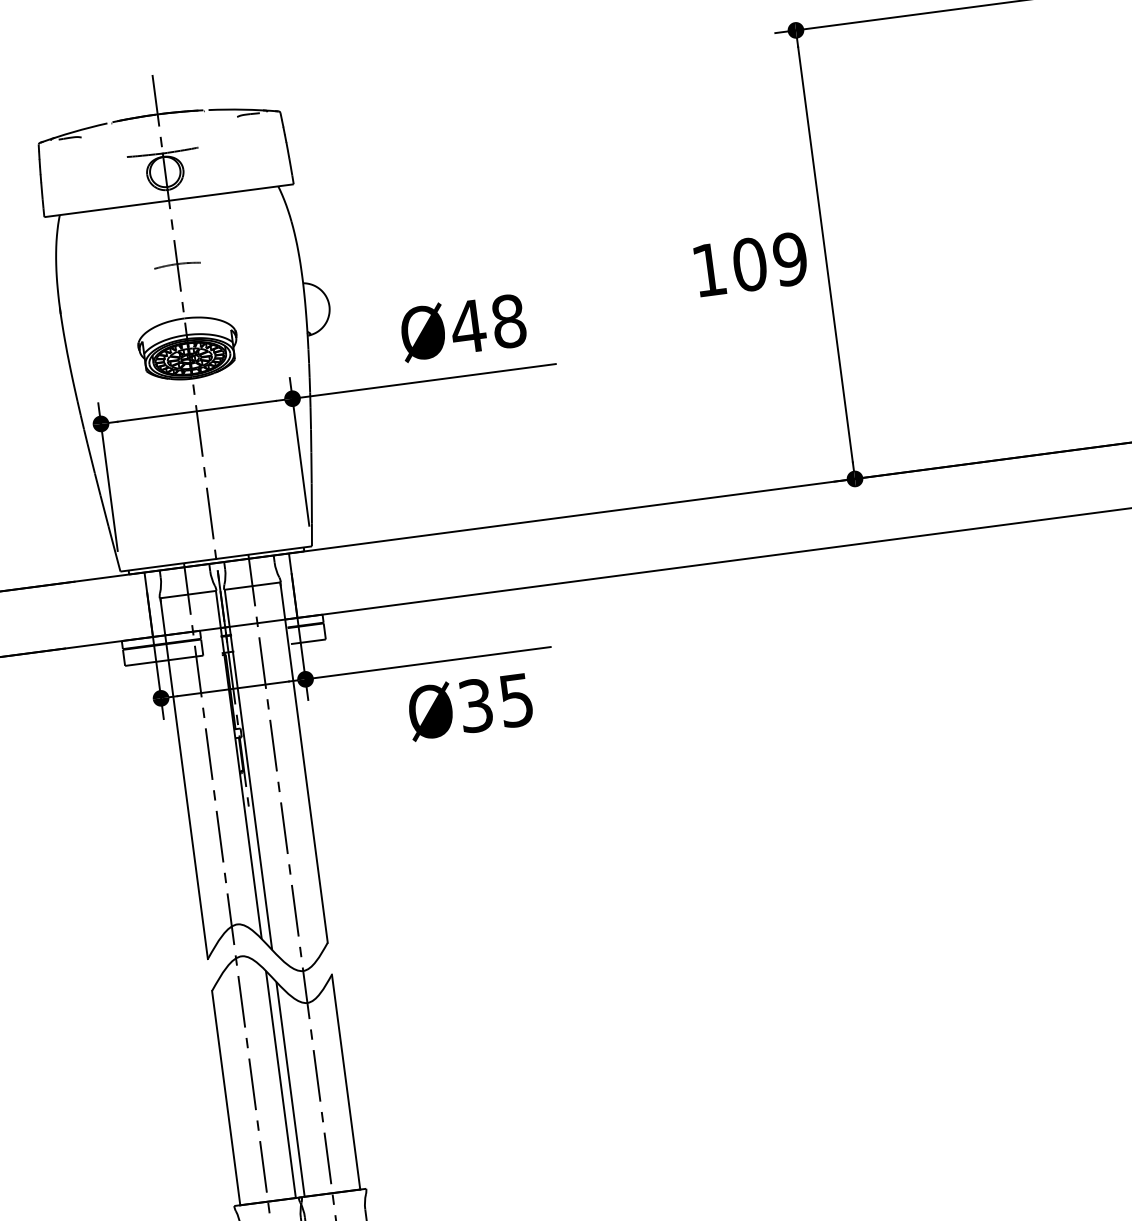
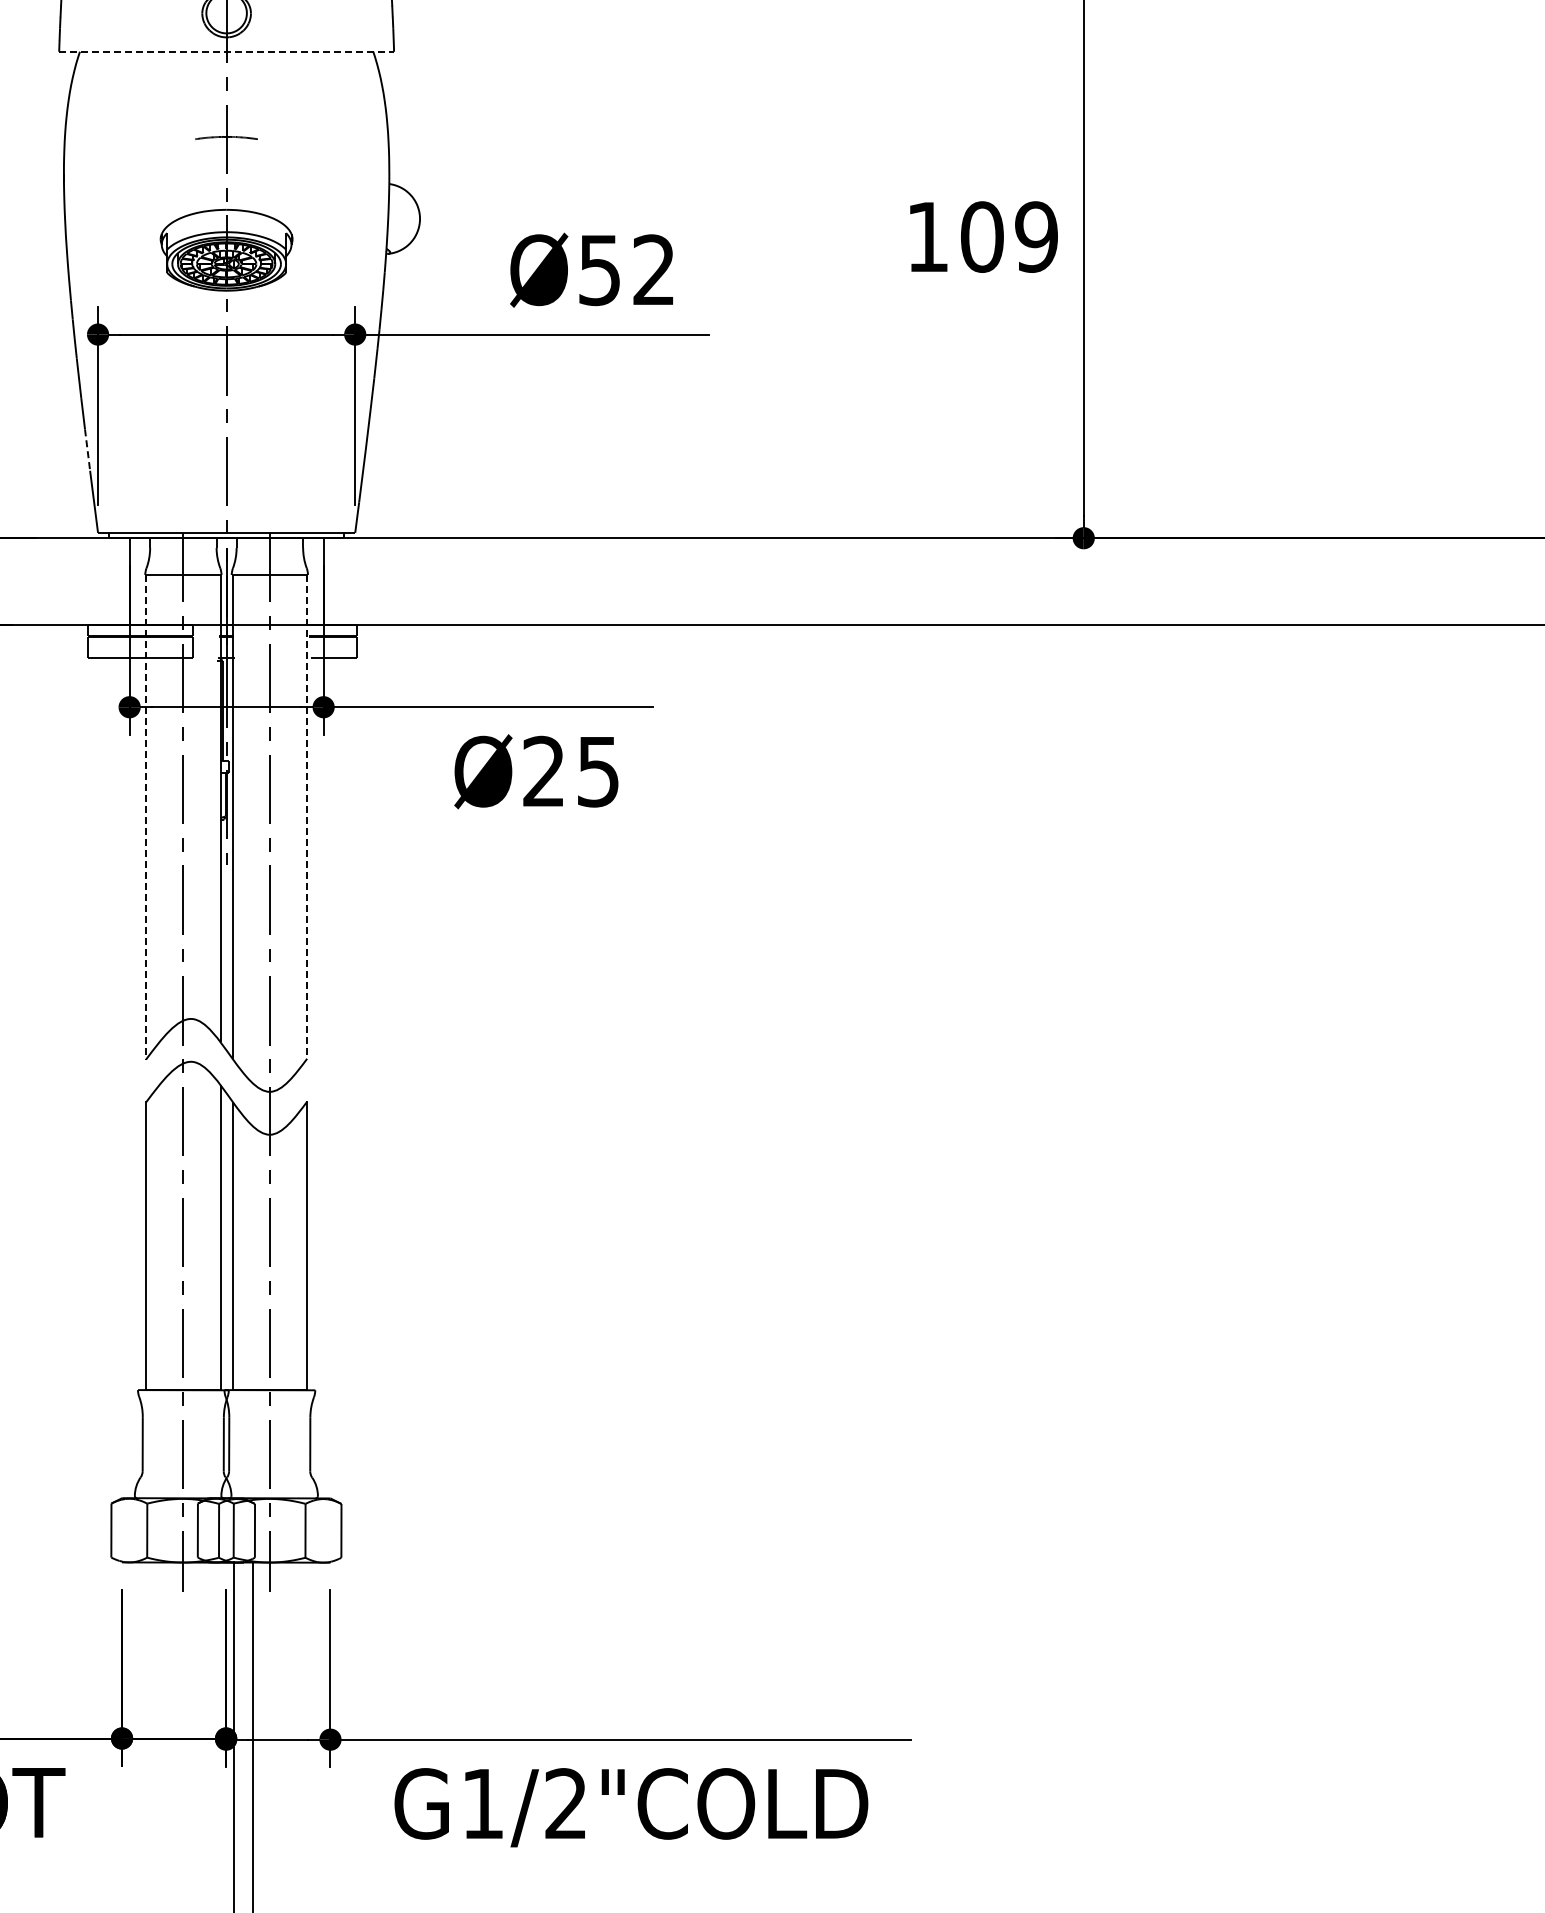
line: (169, 200) -> (227, 51), solid -> dashed
text: (488, 324) -> (626, 270), Ø48 -> Ø52
line: (104, 511) -> (87, 450), solid -> dashed
text: (475, 705) -> (543, 771), Ø35 -> Ø25
line: (304, 762) -> (307, 816), solid -> dashed
line: (184, 778) -> (146, 817), solid -> dashed

